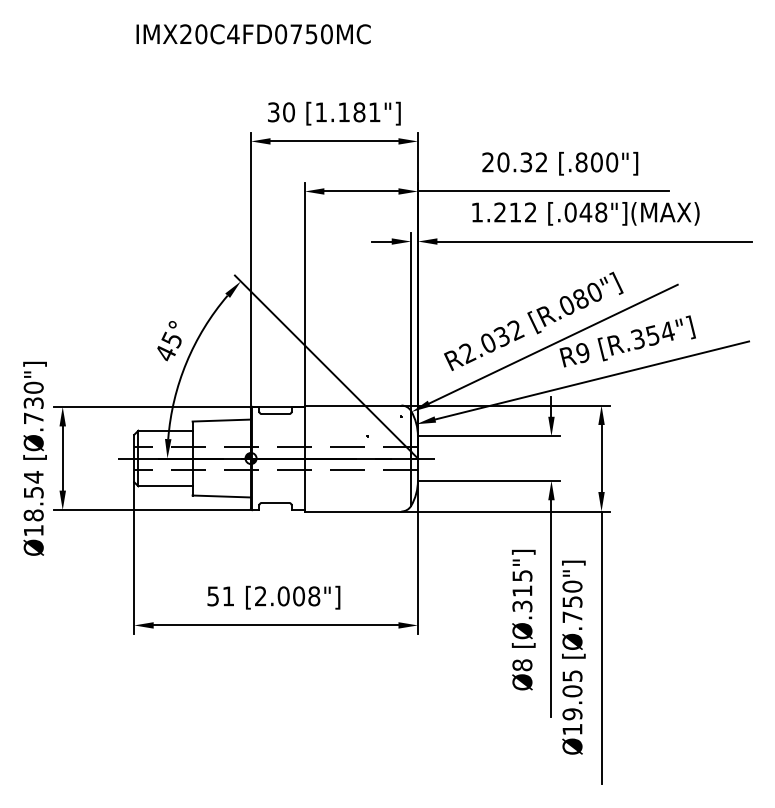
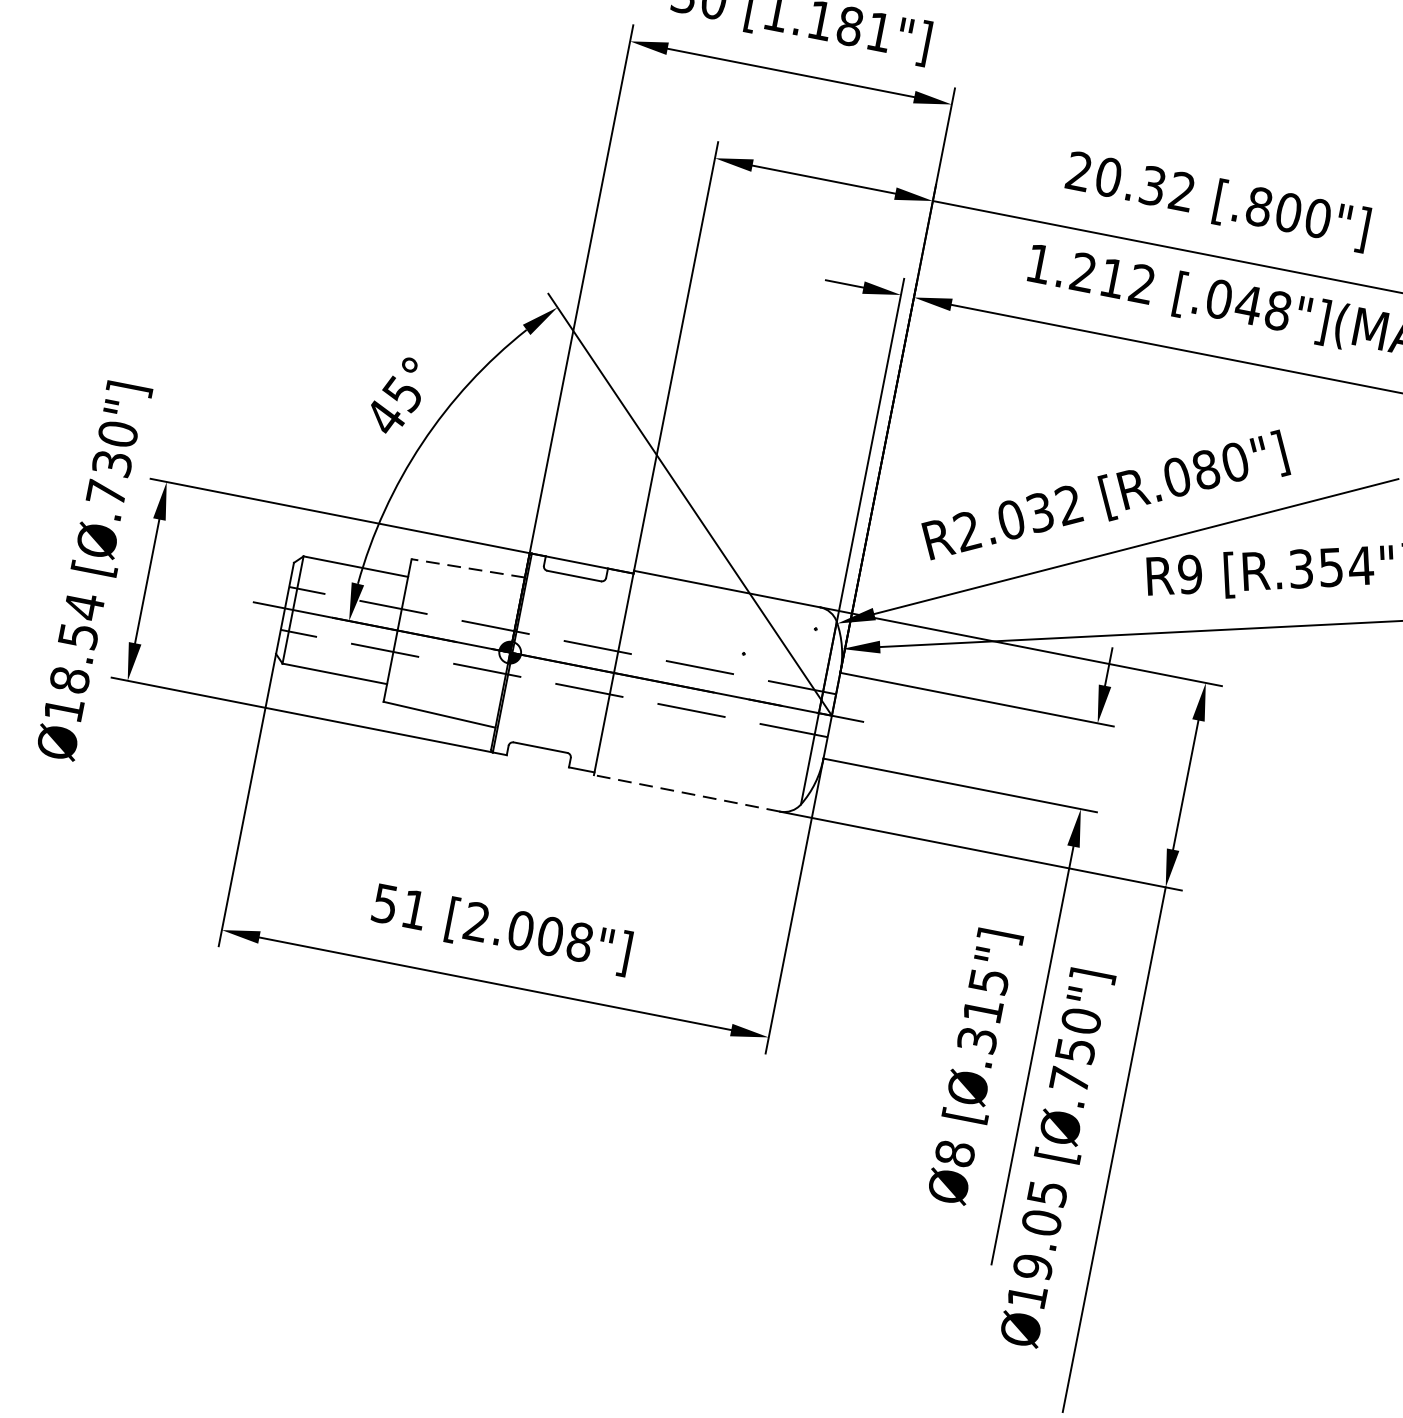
line: (221, 420) -> (467, 568), solid -> dashed
line: (352, 511) -> (685, 793), solid -> dashed

